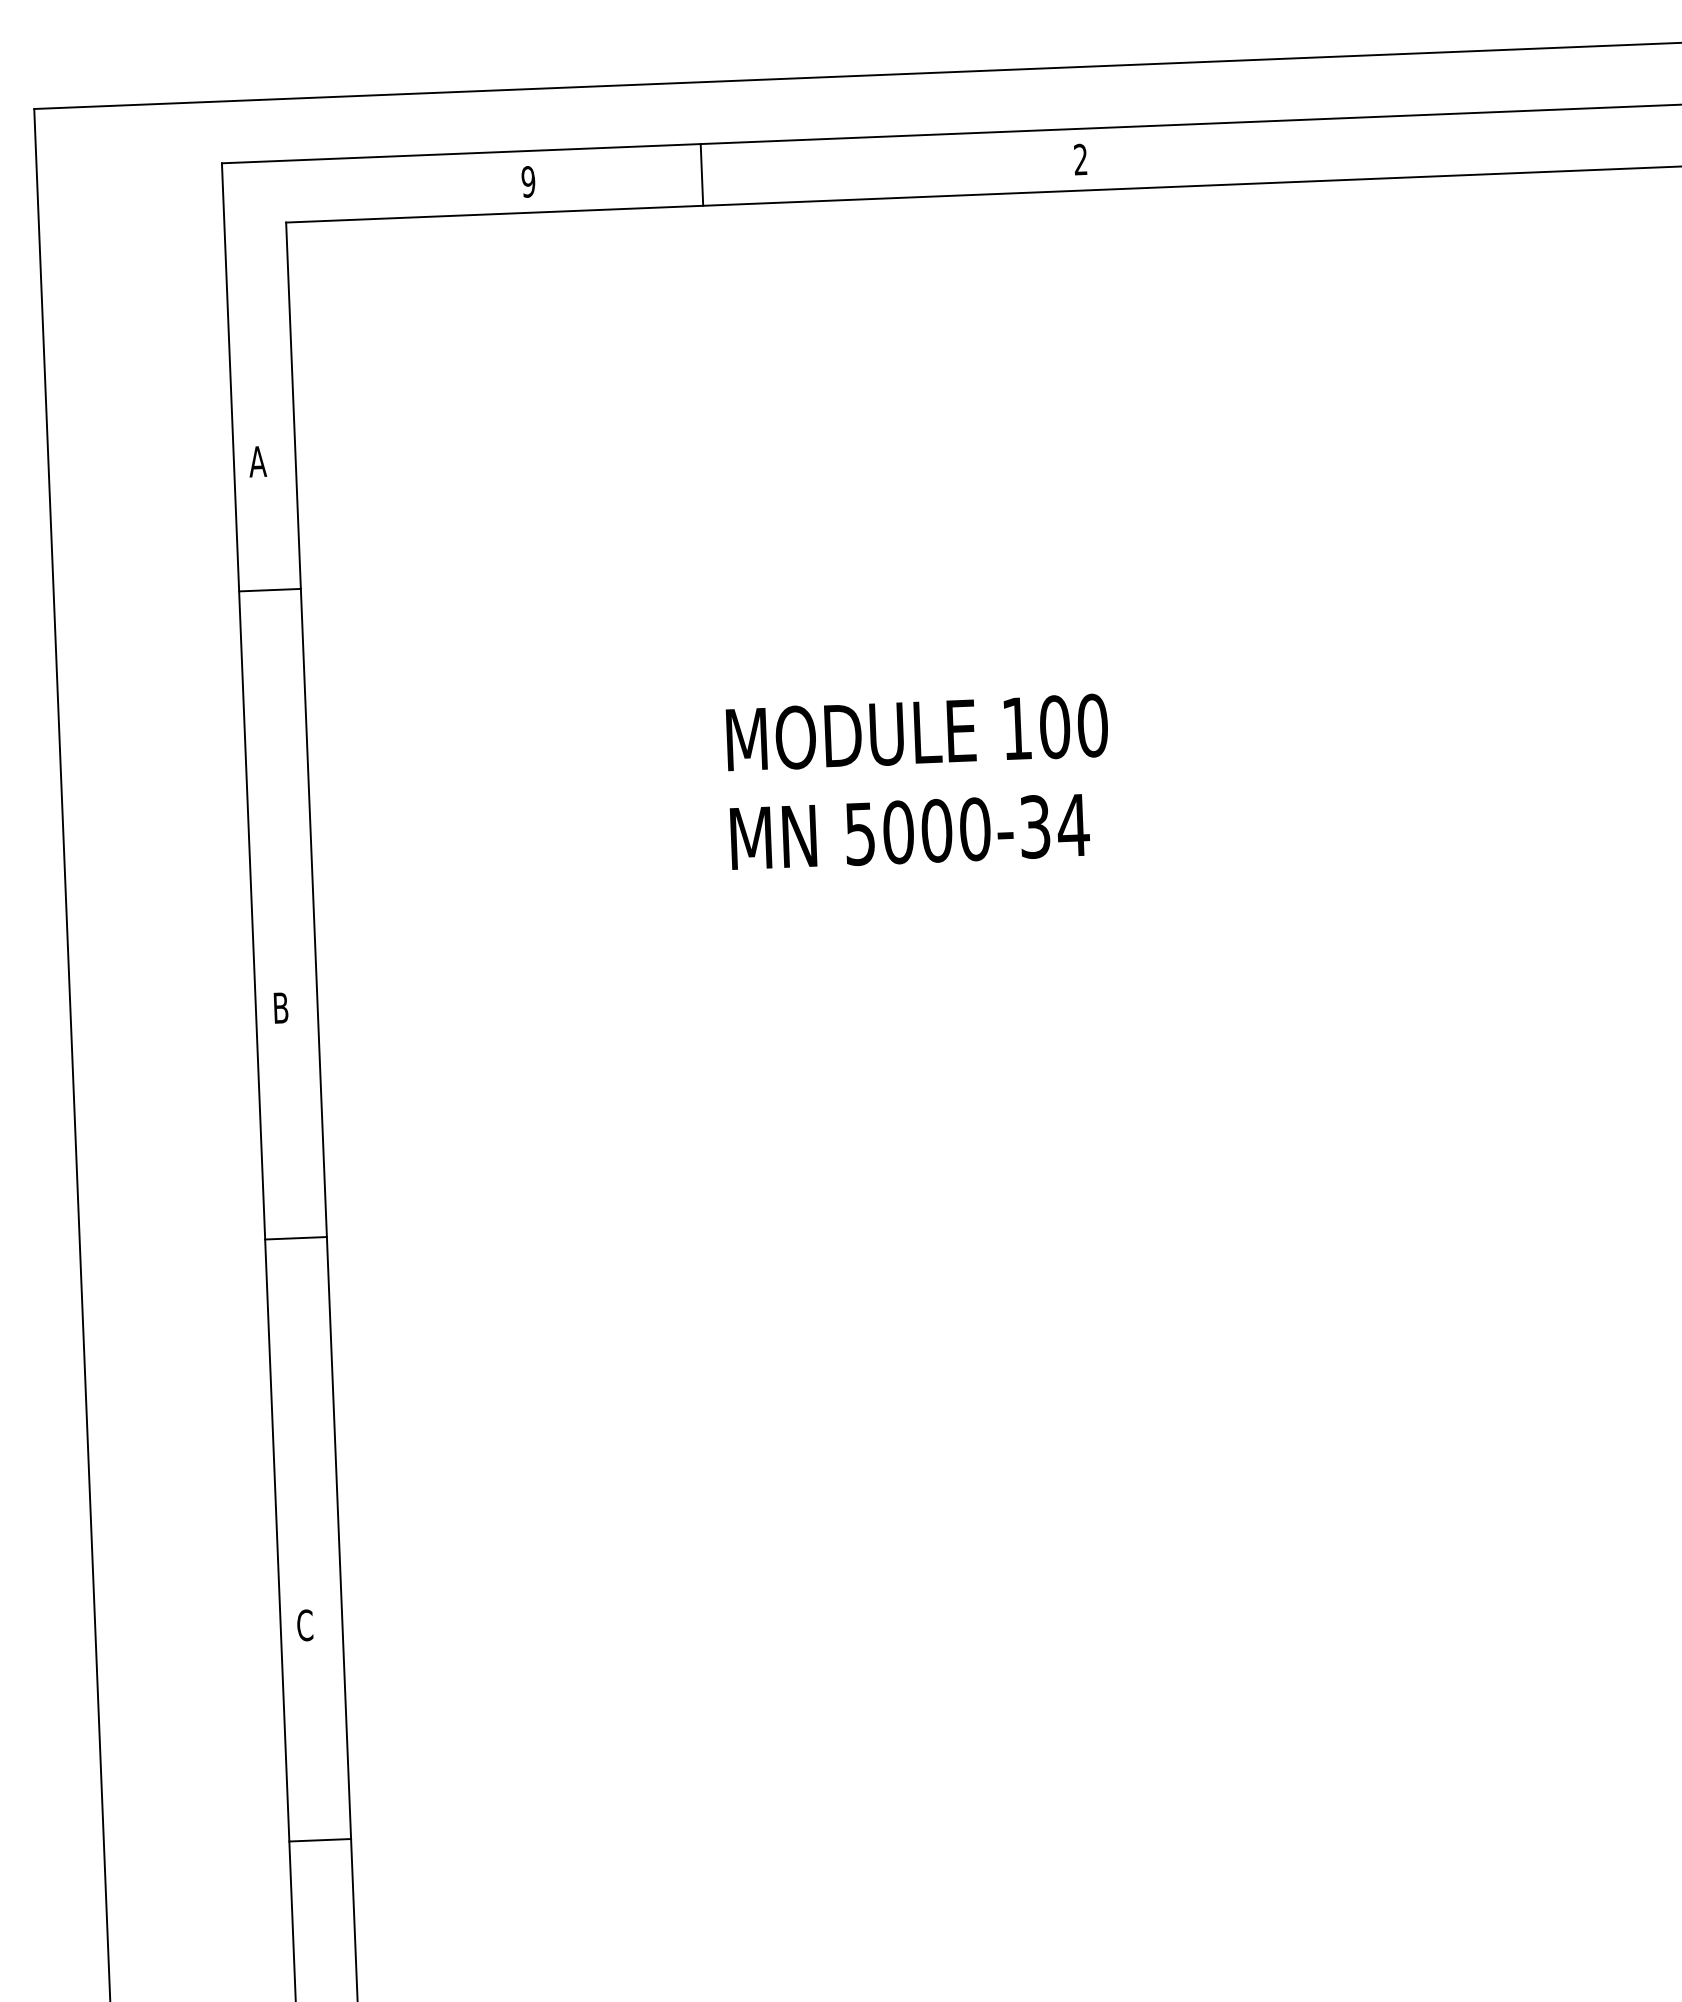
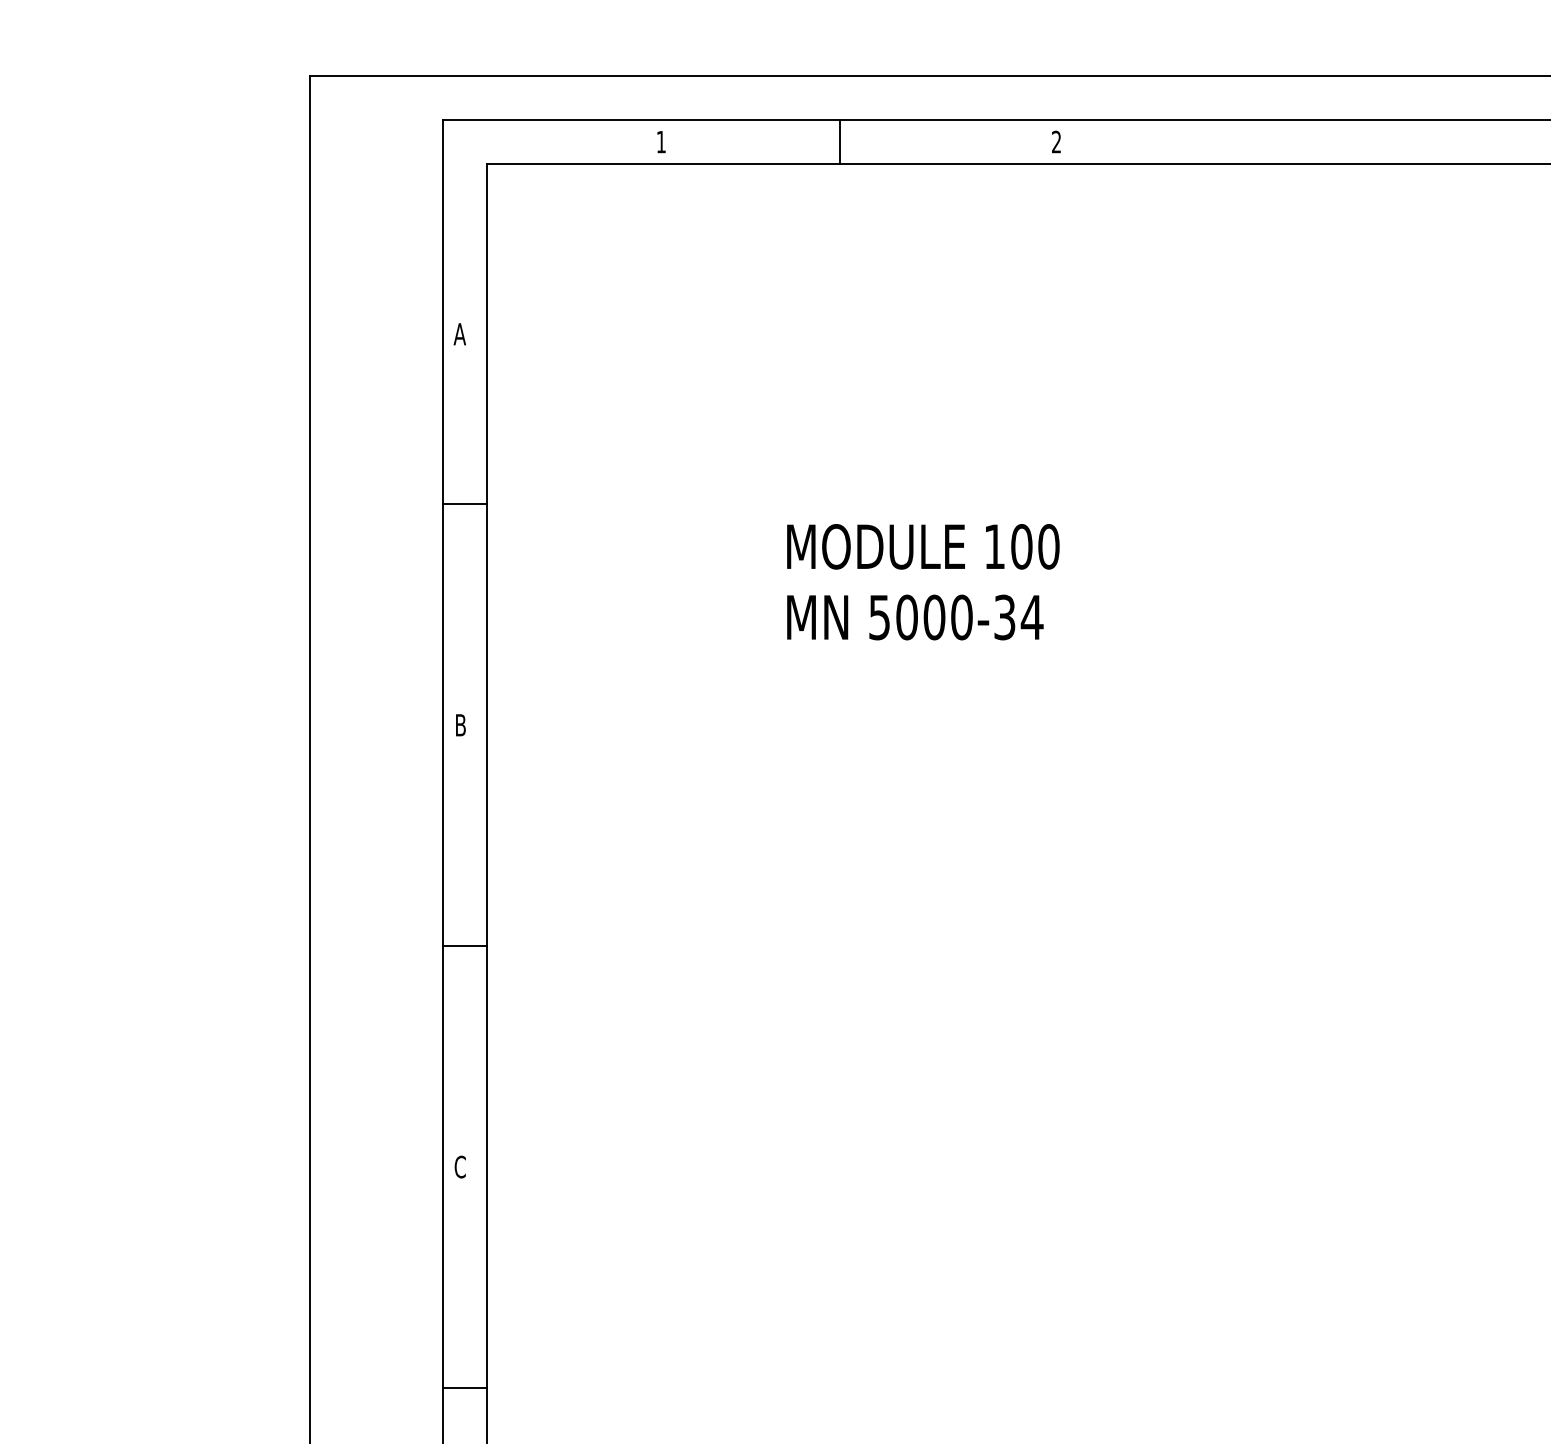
line: (702, 175) -> (840, 142), moved
text: (528, 181) -> (661, 141), 9 -> 1
line: (269, 590) -> (464, 504), moved
line: (295, 1238) -> (464, 946), moved
line: (319, 1839) -> (464, 1387), moved

